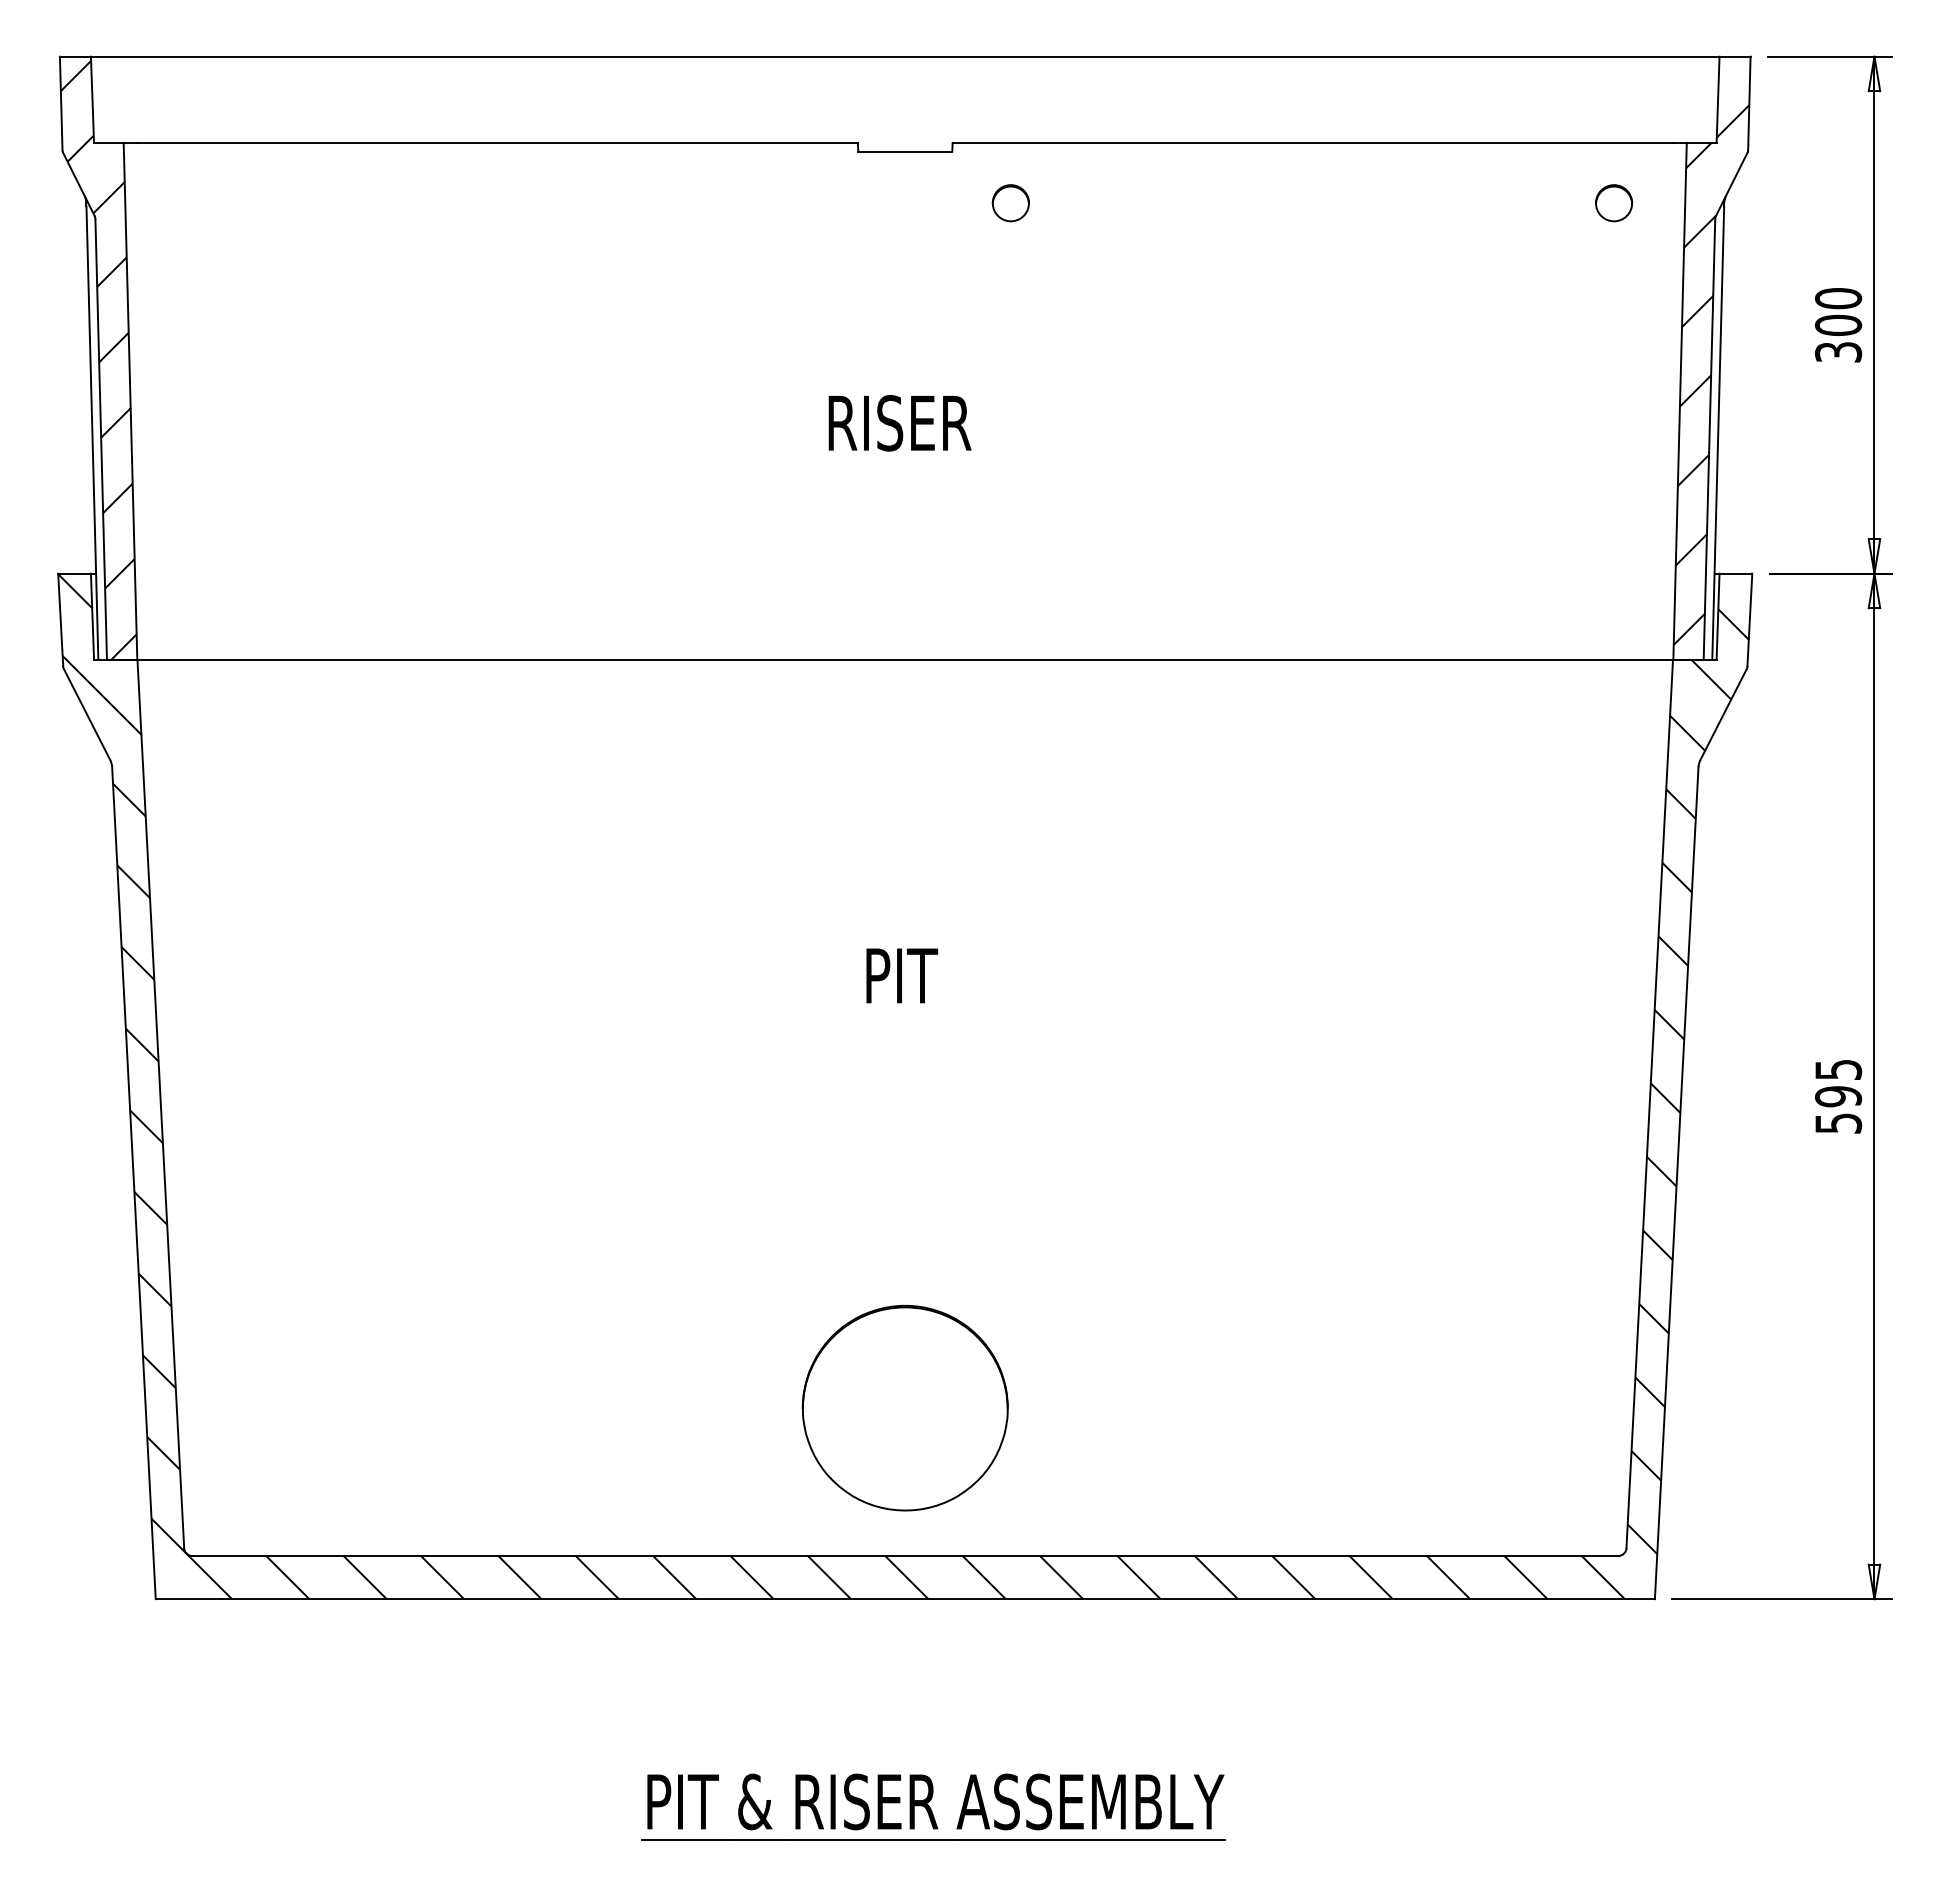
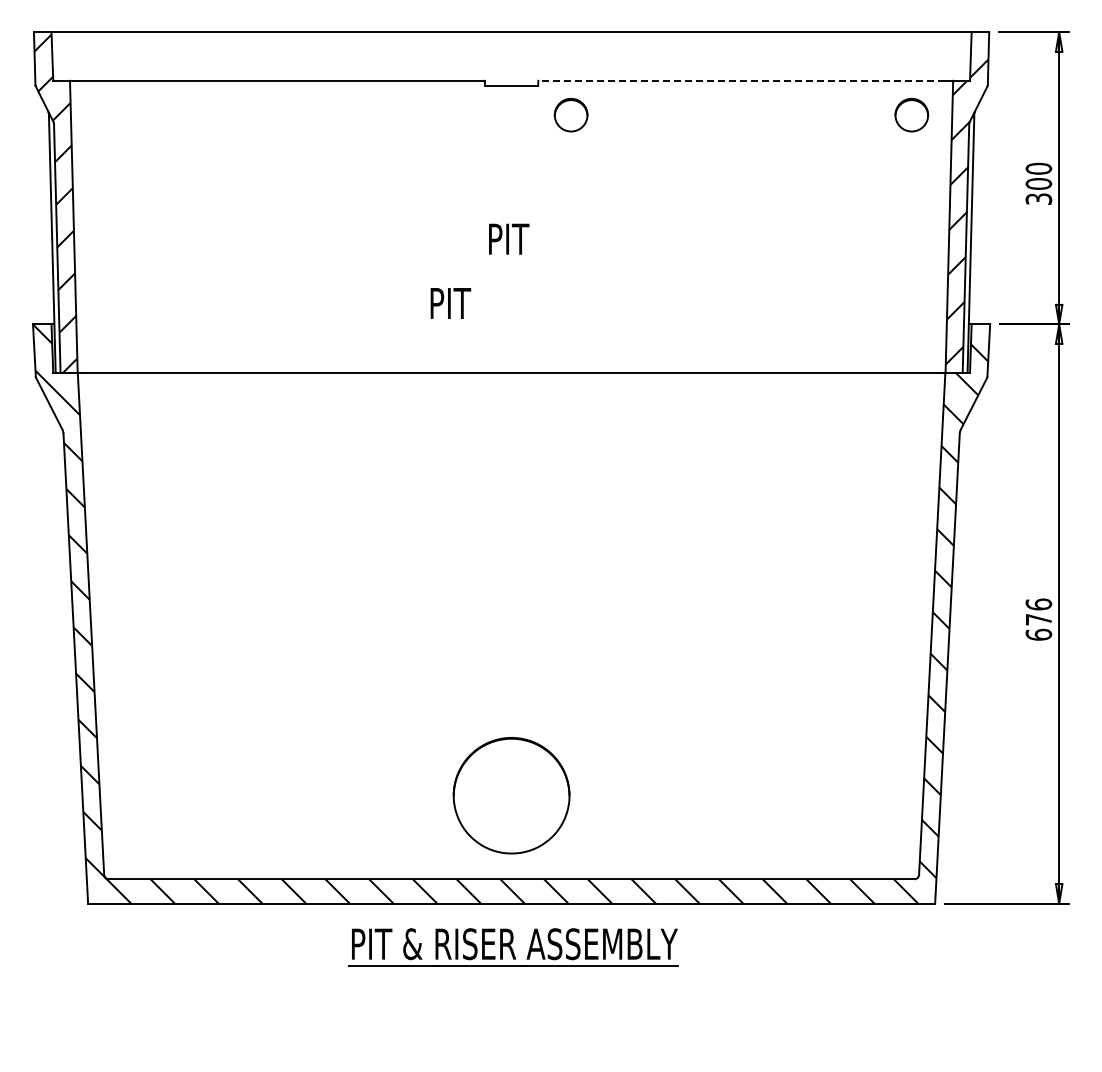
line: (1312, 142) -> (741, 80), solid -> dashed
circle: (1011, 202) -> (571, 114), size x1.6
circle: (1614, 202) -> (912, 114), size x1.6
text: (899, 423) -> (508, 239), RISER -> PIT
text: (901, 975) -> (450, 303), moved
text: (1837, 1096) -> (1038, 619), 595 -> 676
part: (933, 1807) -> (513, 947), moved

